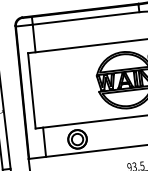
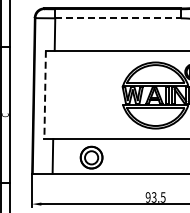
line: (86, 18) -> (118, 18), solid -> dashed
line: (32, 91) -> (45, 95), solid -> dashed

